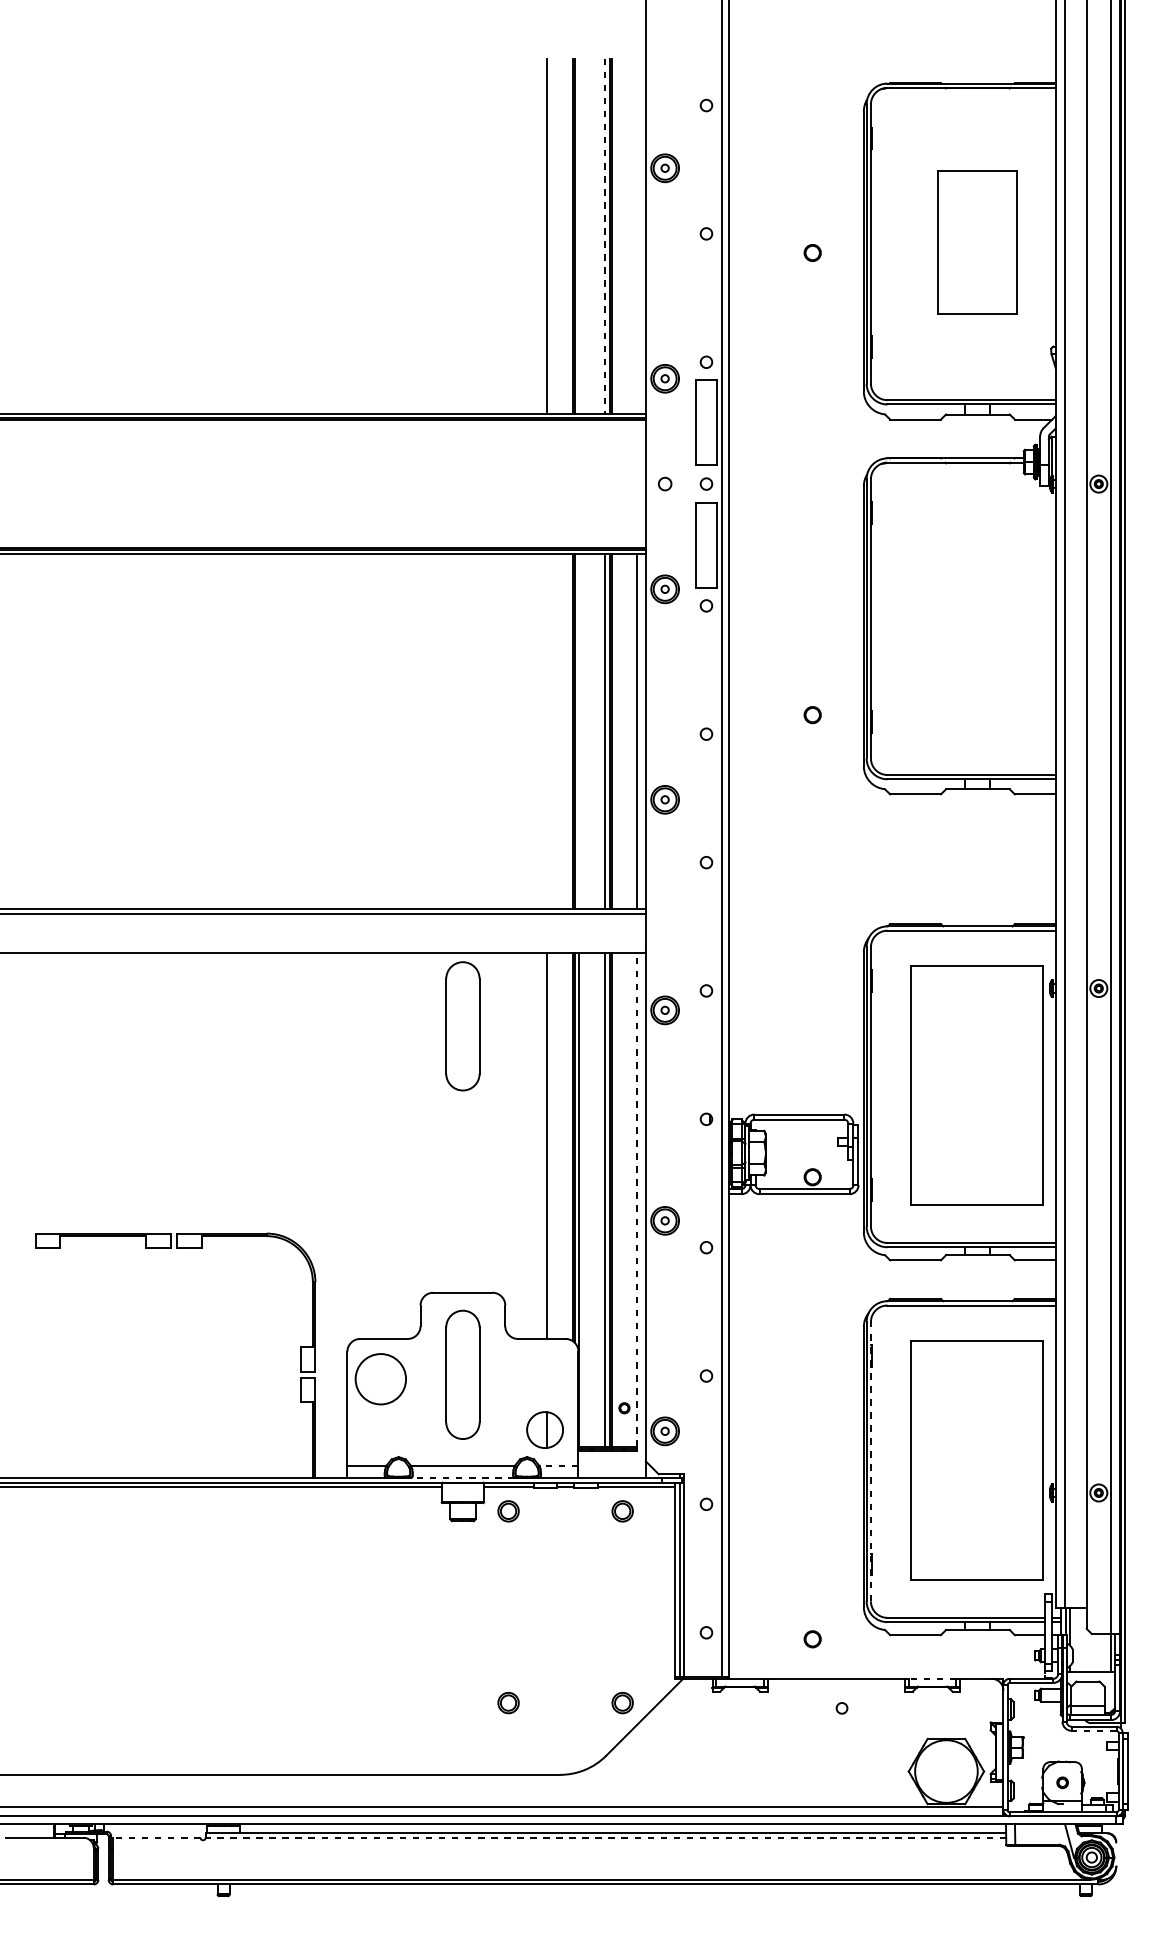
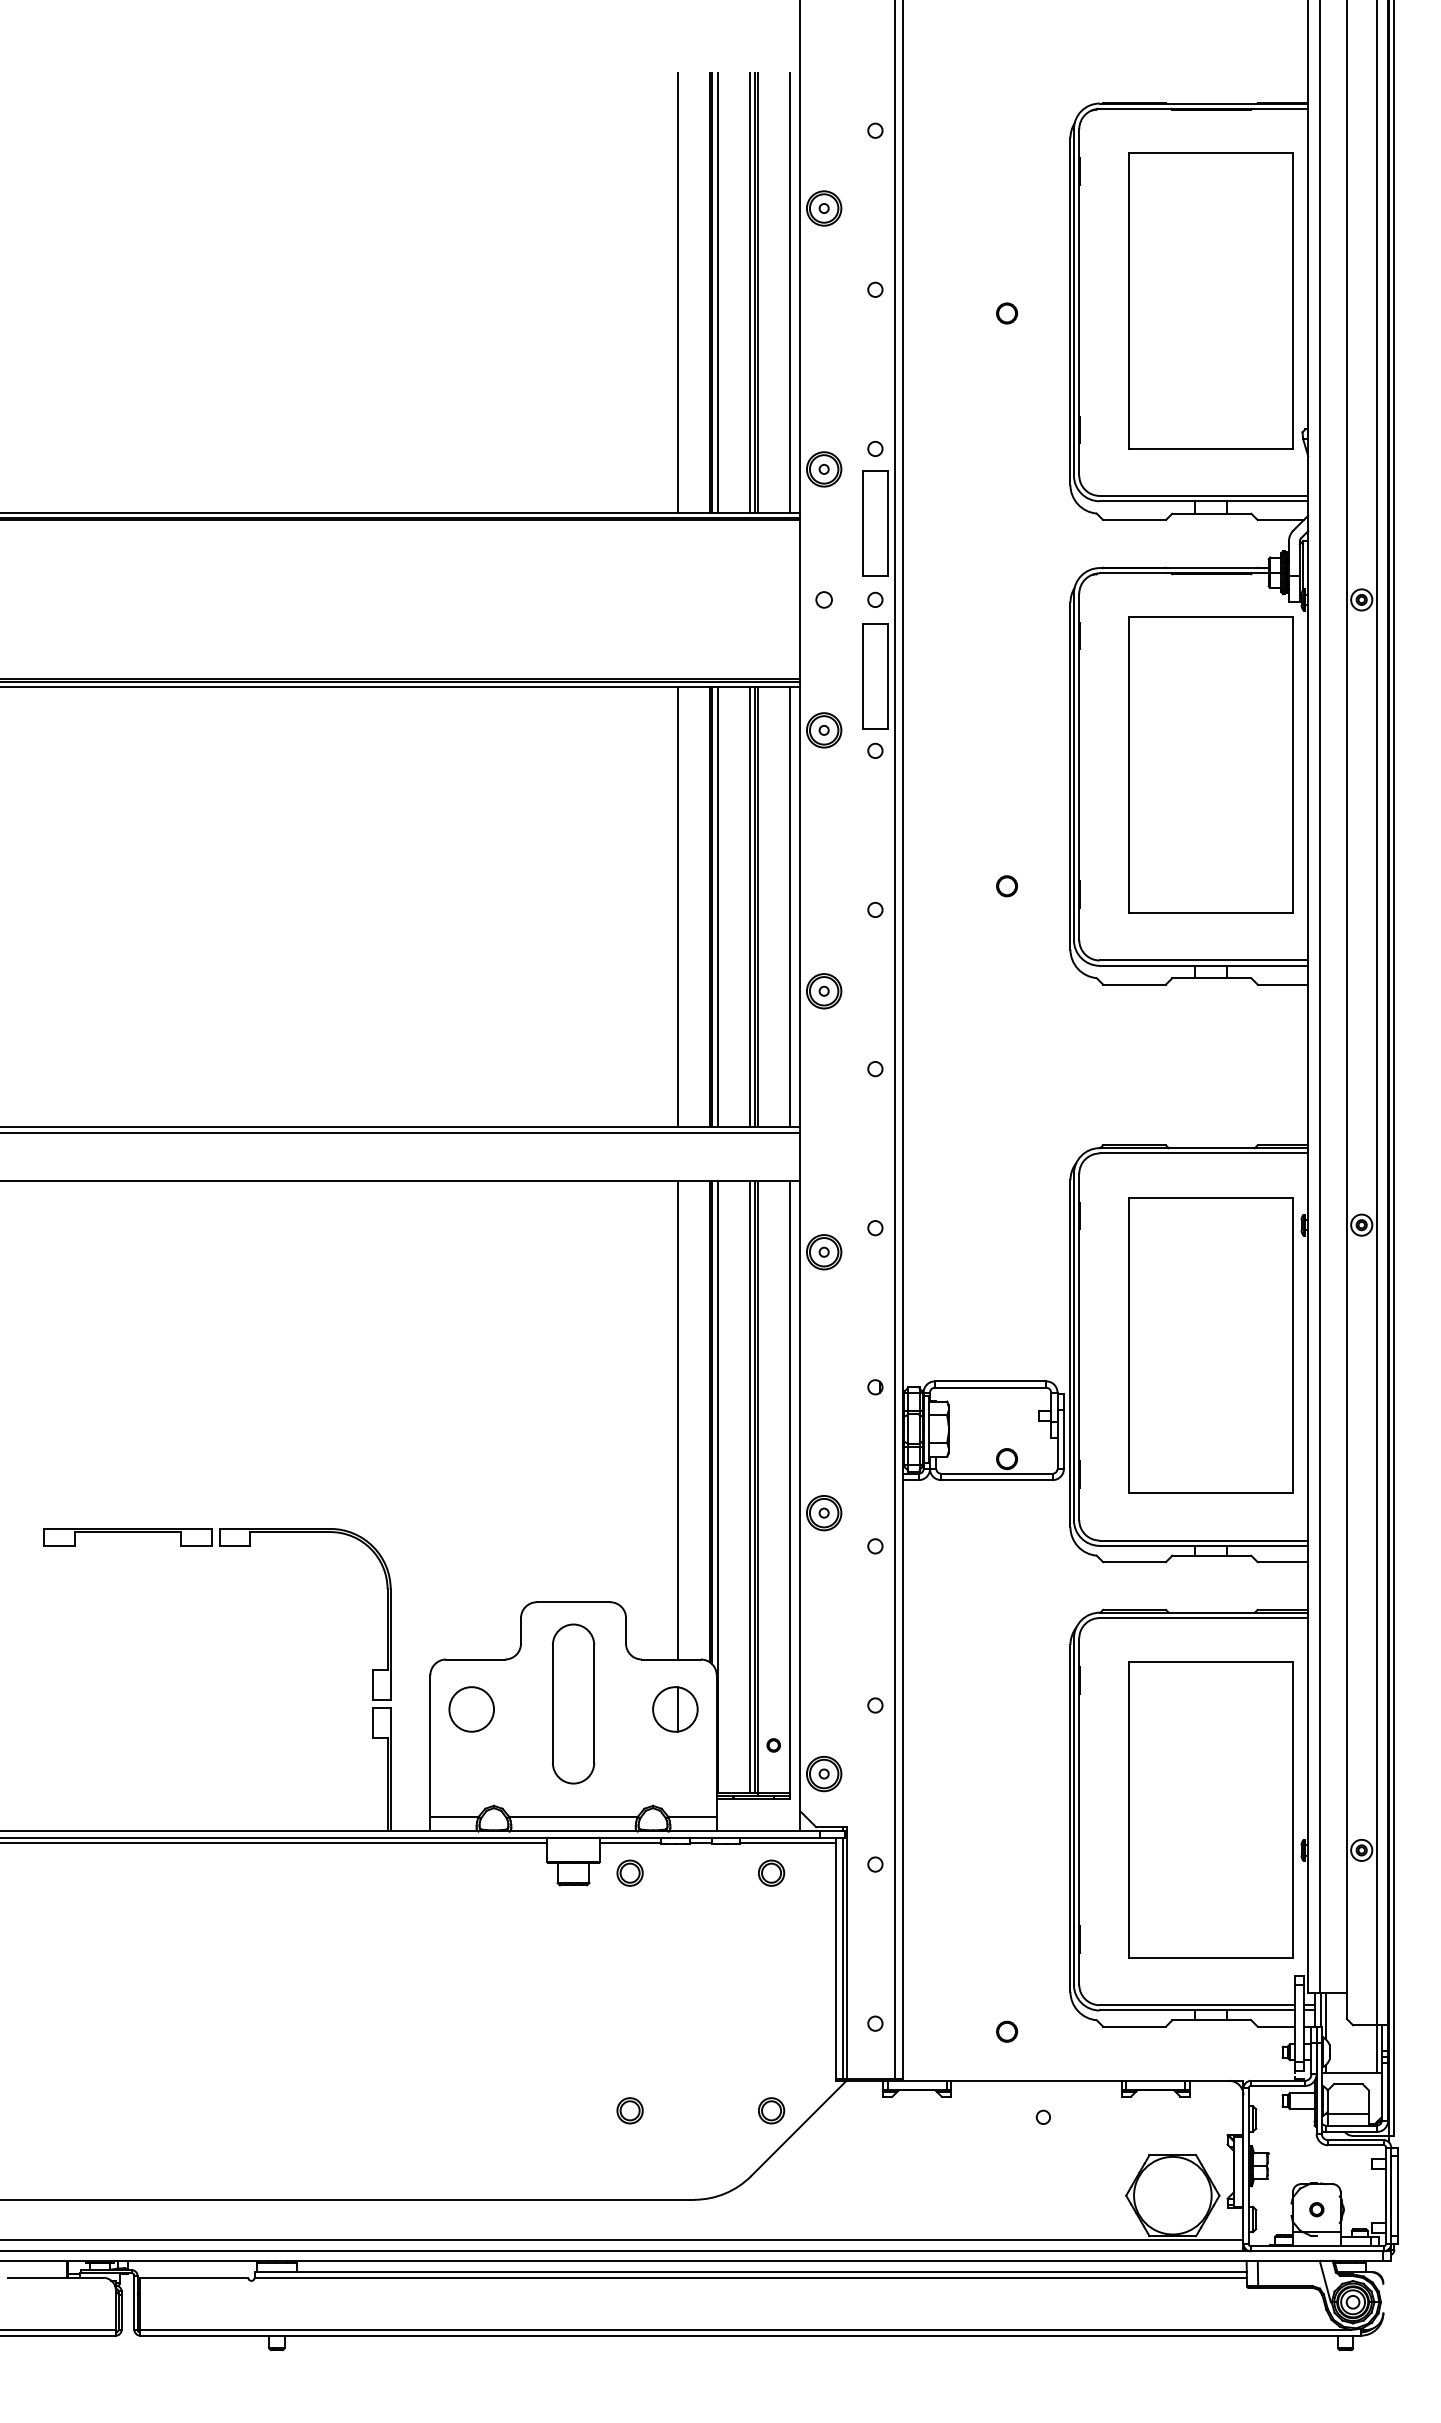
line: (579, 236) -> (717, 292), added
line: (604, 236) -> (749, 293), dashed -> solid
line: (637, 236) -> (789, 292), added
part: (976, 242) -> (1210, 300), size x1.67
part: (976, 616) -> (1210, 764), added
line: (546, 732) -> (677, 907), added
line: (579, 732) -> (717, 907), added
part: (462, 1025) -> (573, 1271), removed
line: (637, 1199) -> (789, 1486), dashed -> solid
circle: (380, 1379) -> (471, 1709), size x0.71
part: (545, 1430) -> (675, 1709), moved
line: (871, 1461) -> (1079, 1811), dashed -> solid
line: (558, 1466) -> (692, 1817), dashed -> solid
line: (462, 1477) -> (573, 1831), dashed -> solid
line: (932, 1678) -> (1155, 2080), dashed -> solid
line: (1093, 1731) -> (1355, 2145), dashed -> solid
line: (156, 1837) -> (193, 2277), dashed -> solid
line: (605, 1837) -> (750, 2277), dashed -> solid

